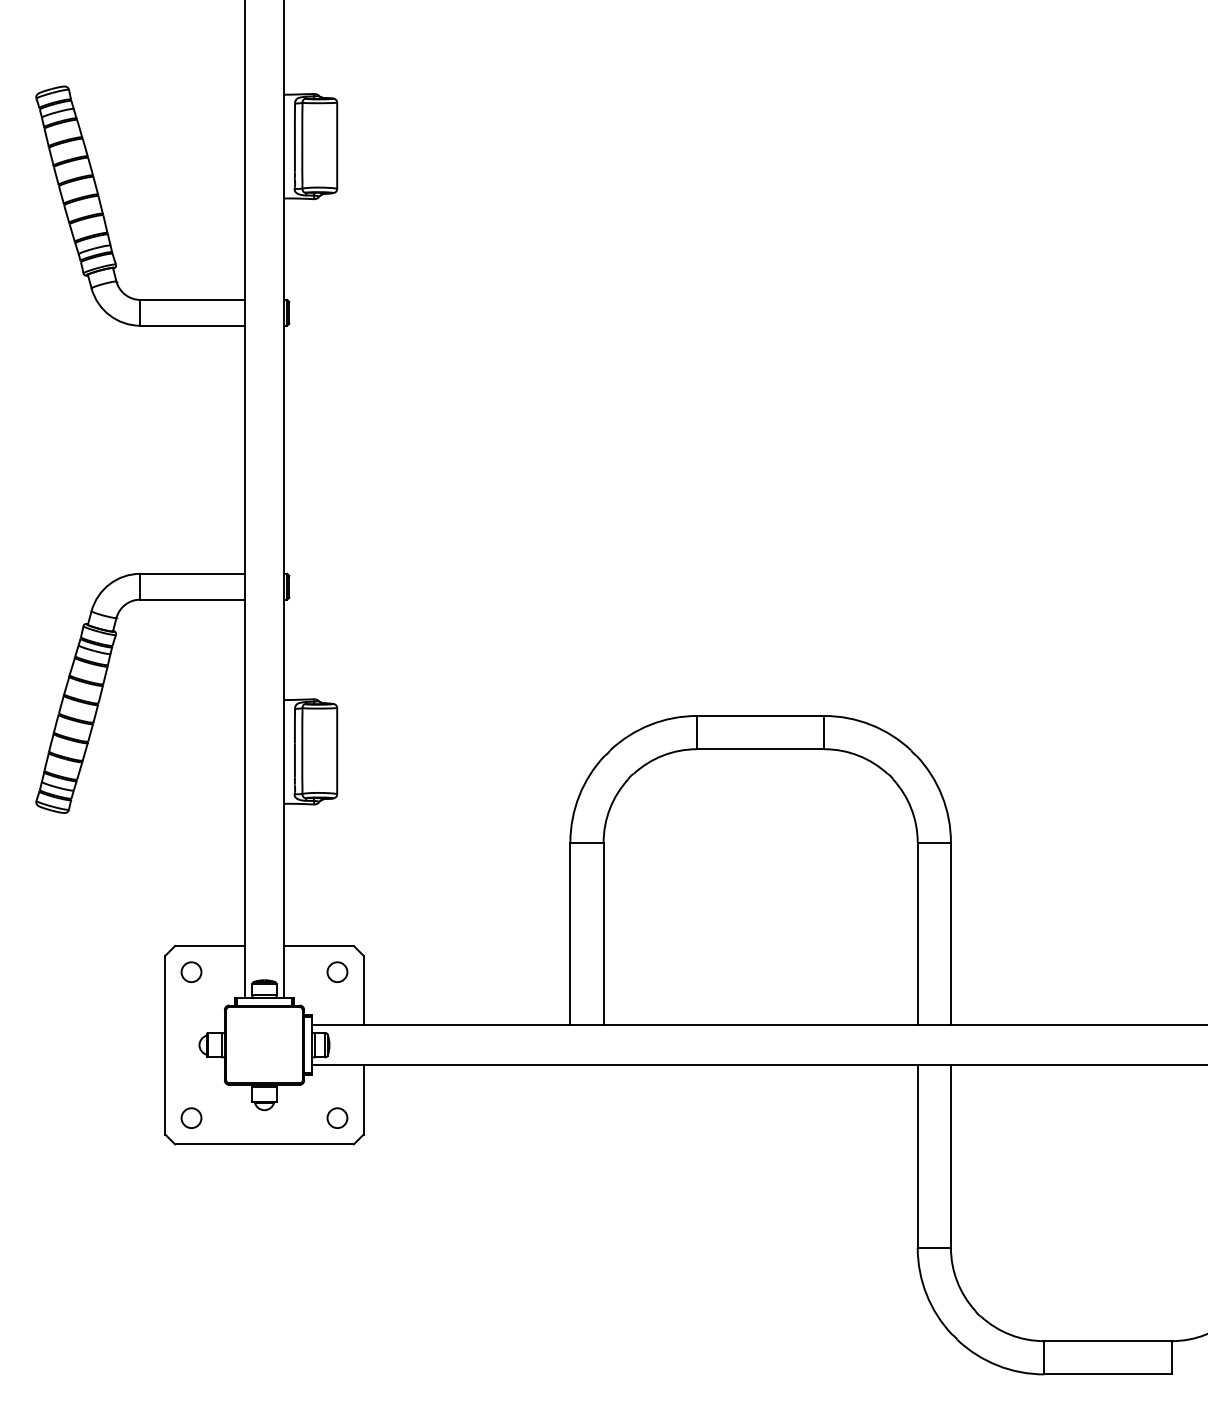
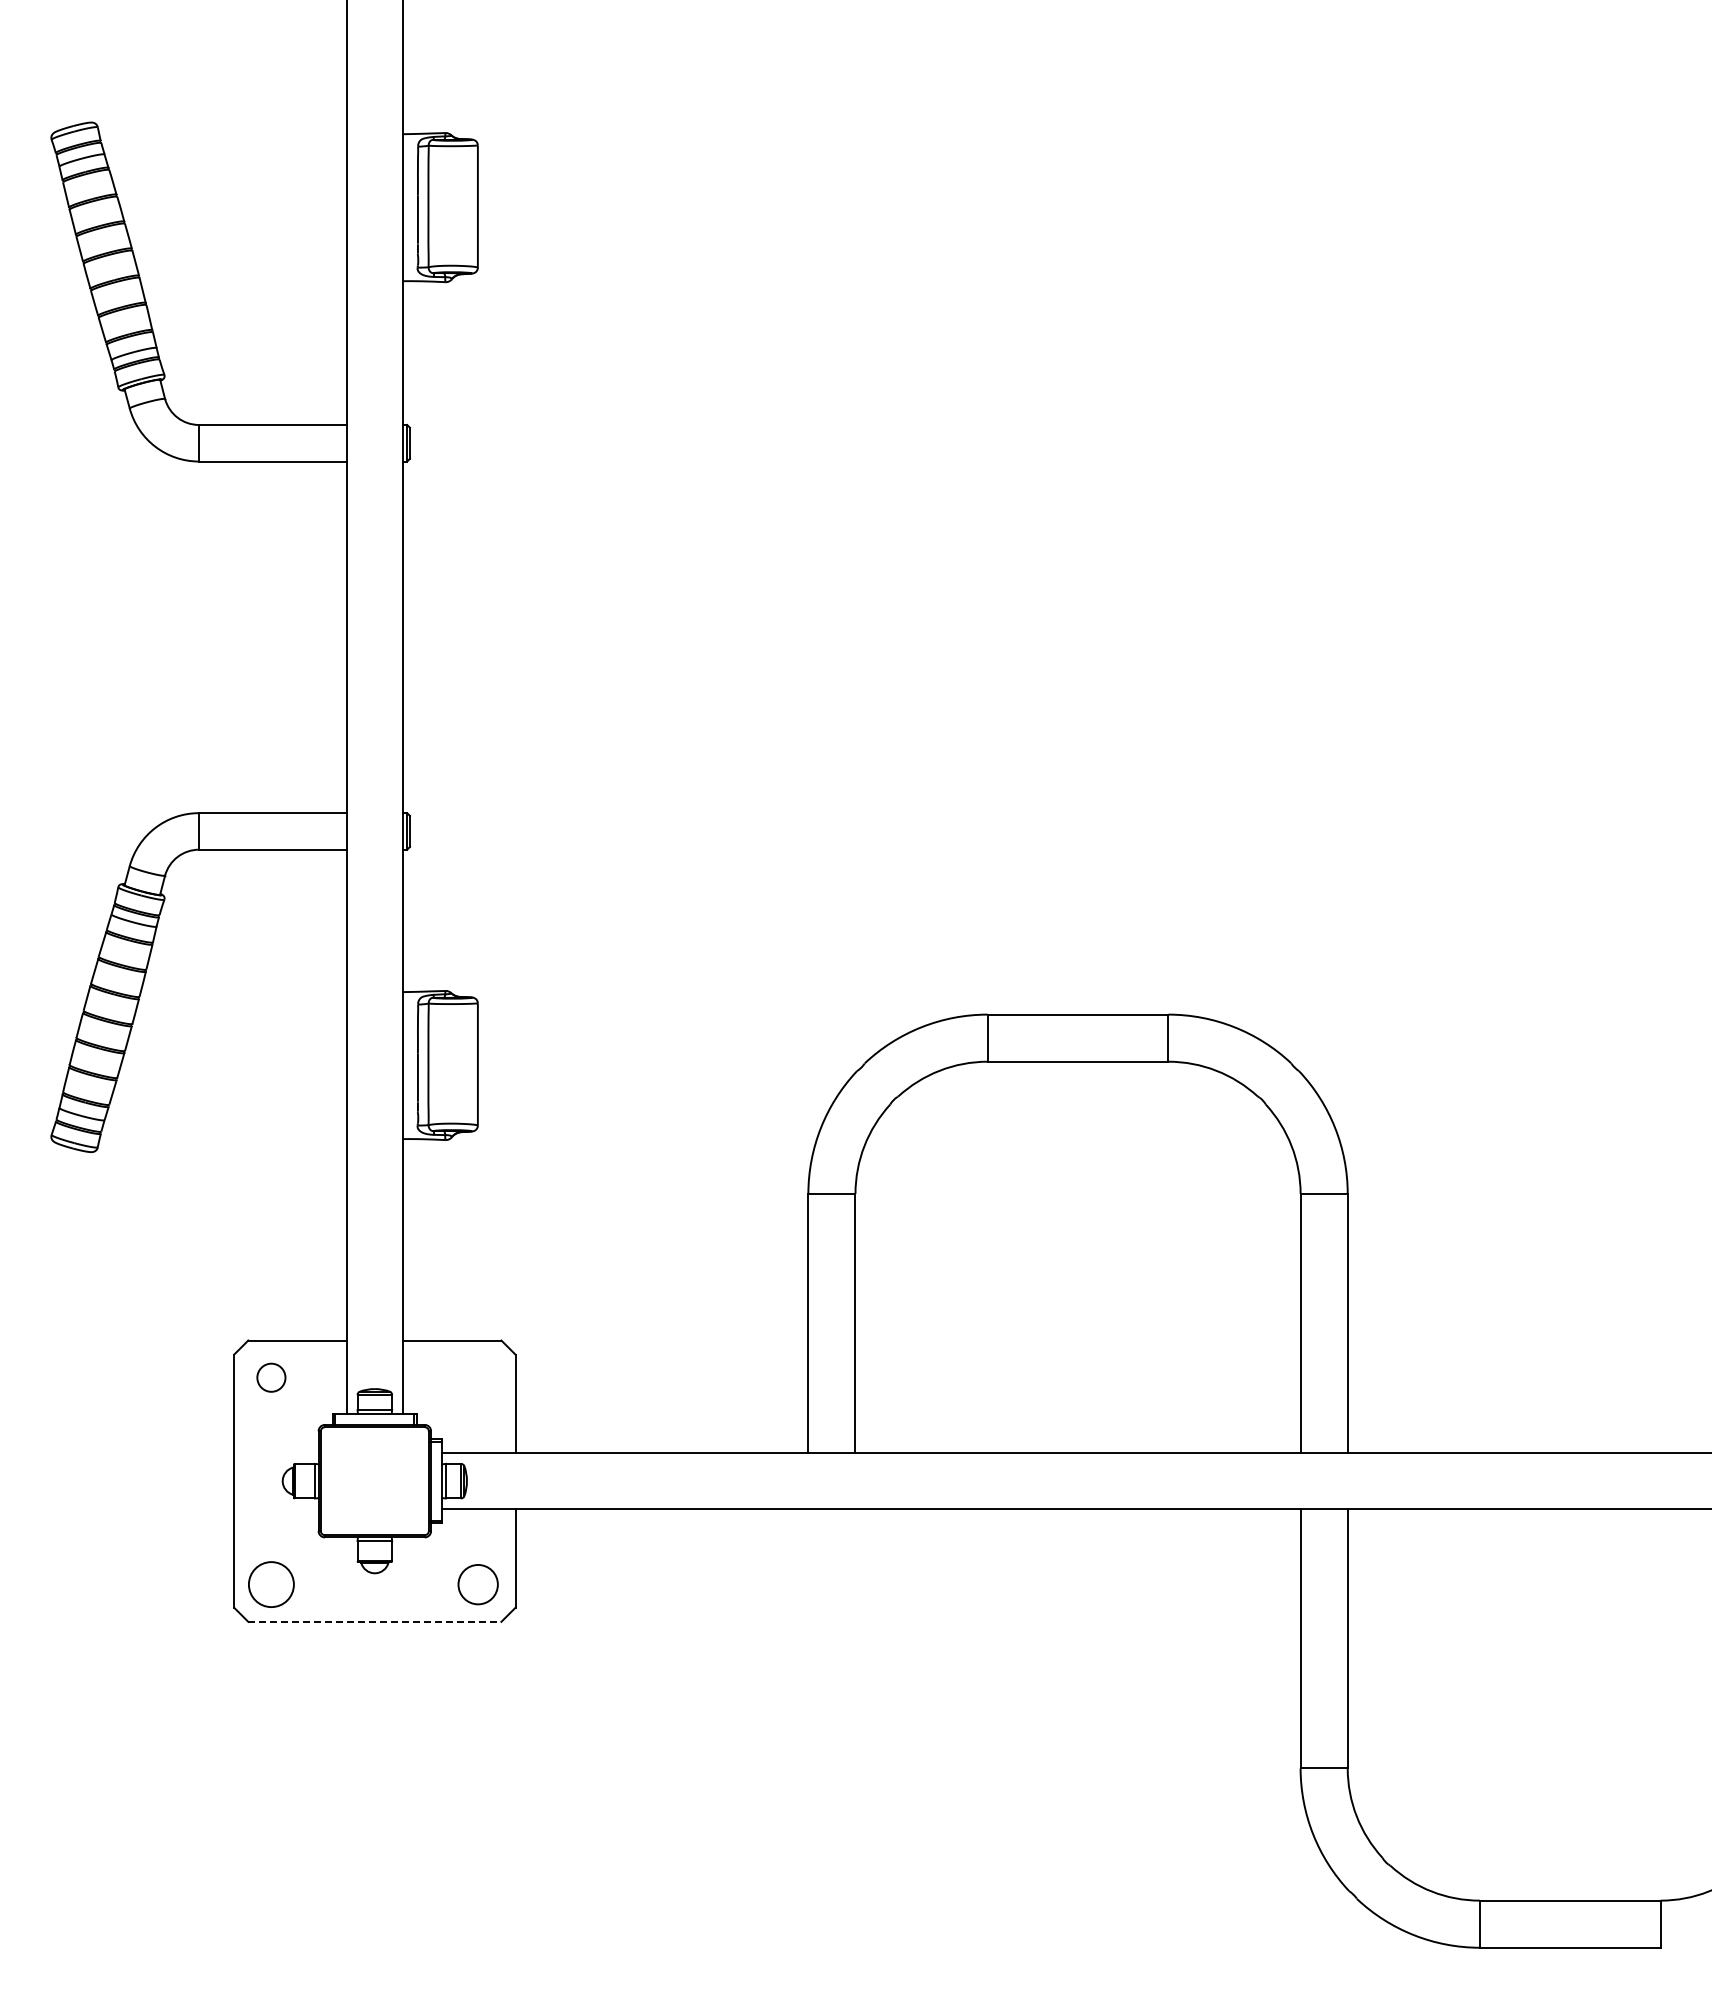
circle: (337, 972) -> (478, 1377), removed
circle: (191, 1118) -> (271, 1584), size x1.6
circle: (337, 1118) -> (478, 1584), size x1.4
line: (264, 1144) -> (374, 1621), solid -> dashed

